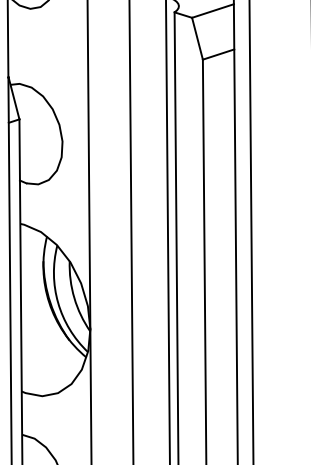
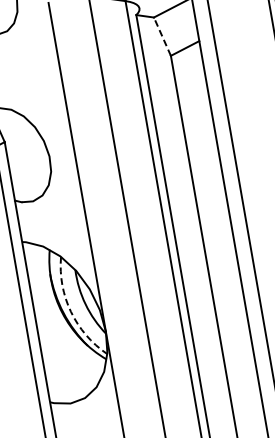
line: (197, 38) -> (162, 36), solid -> dashed
arc: (58, 303) -> (71, 312), solid -> dashed

